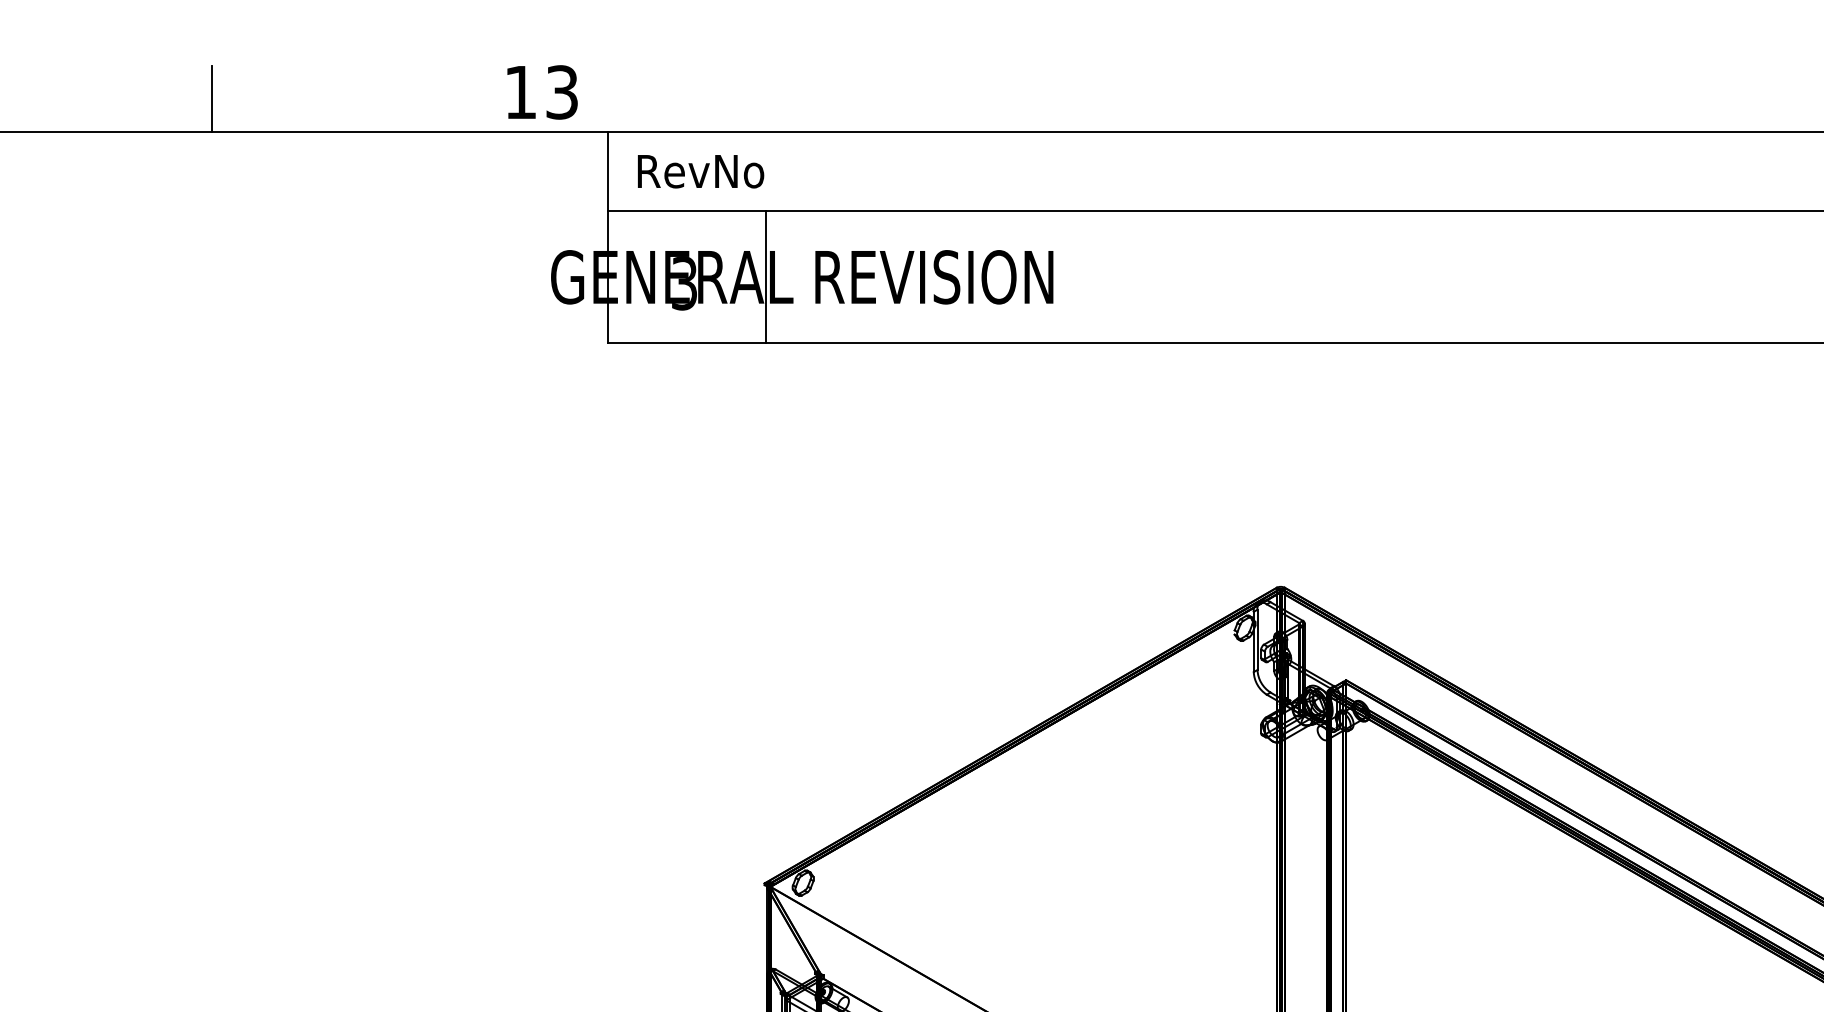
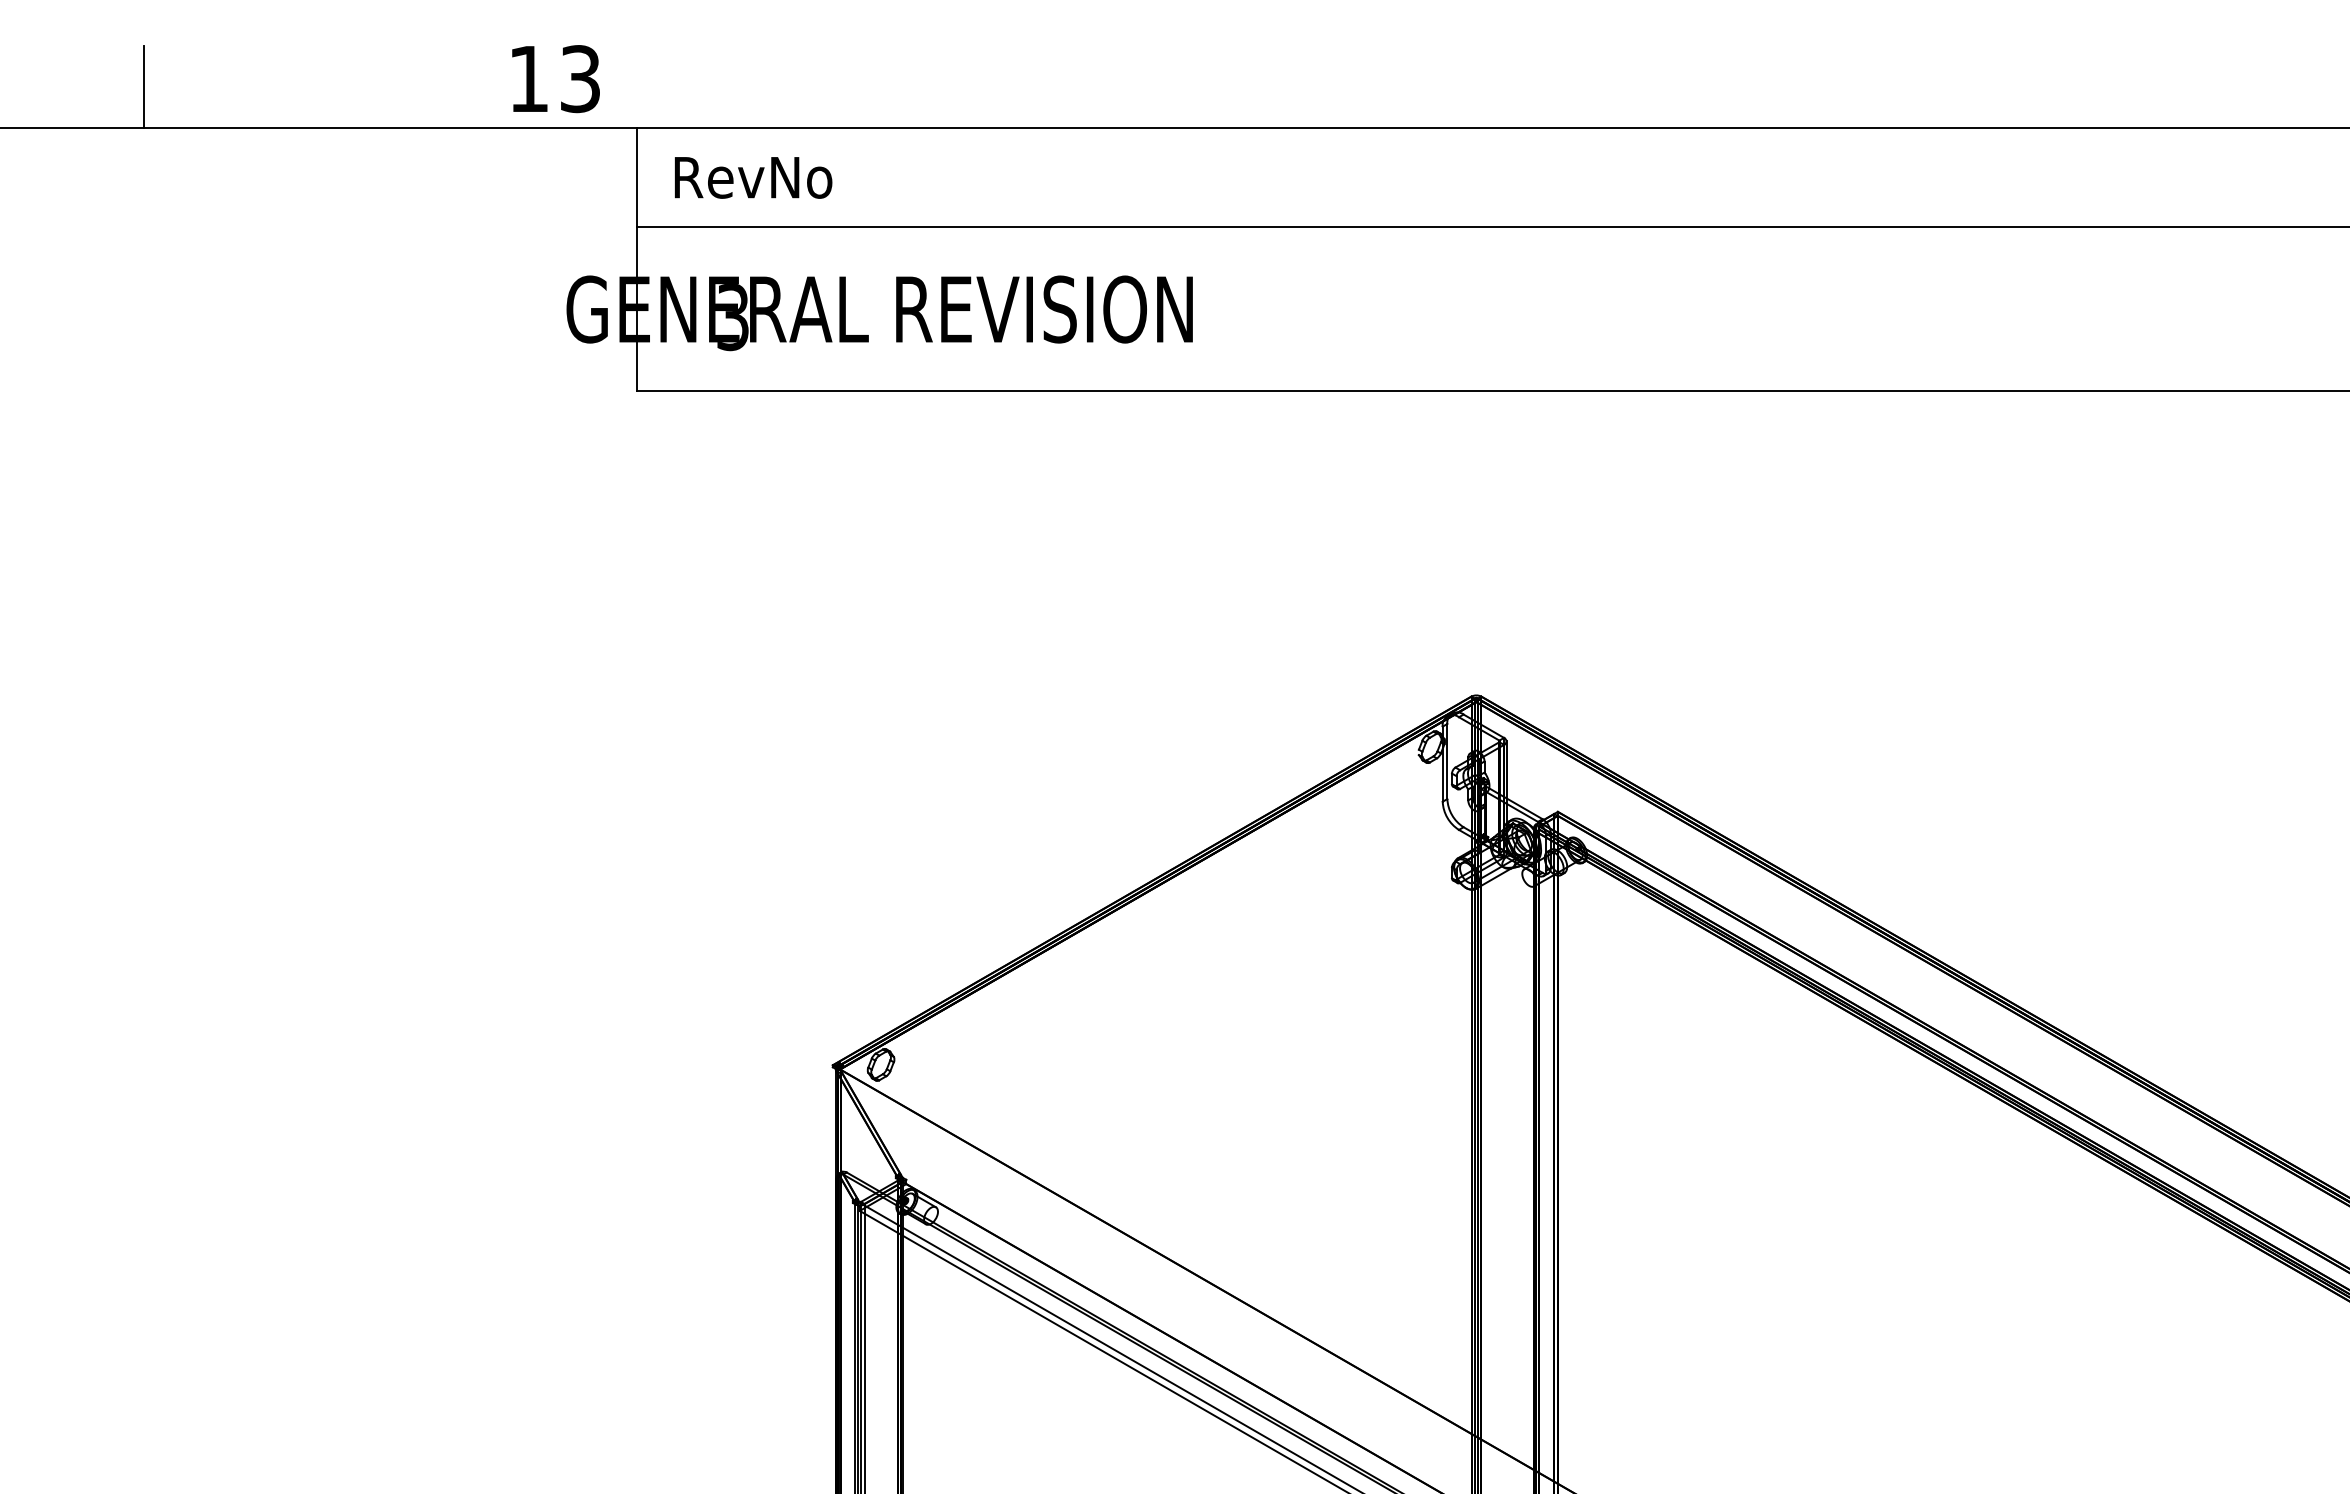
line: (765, 276) -> (834, 308), removed

